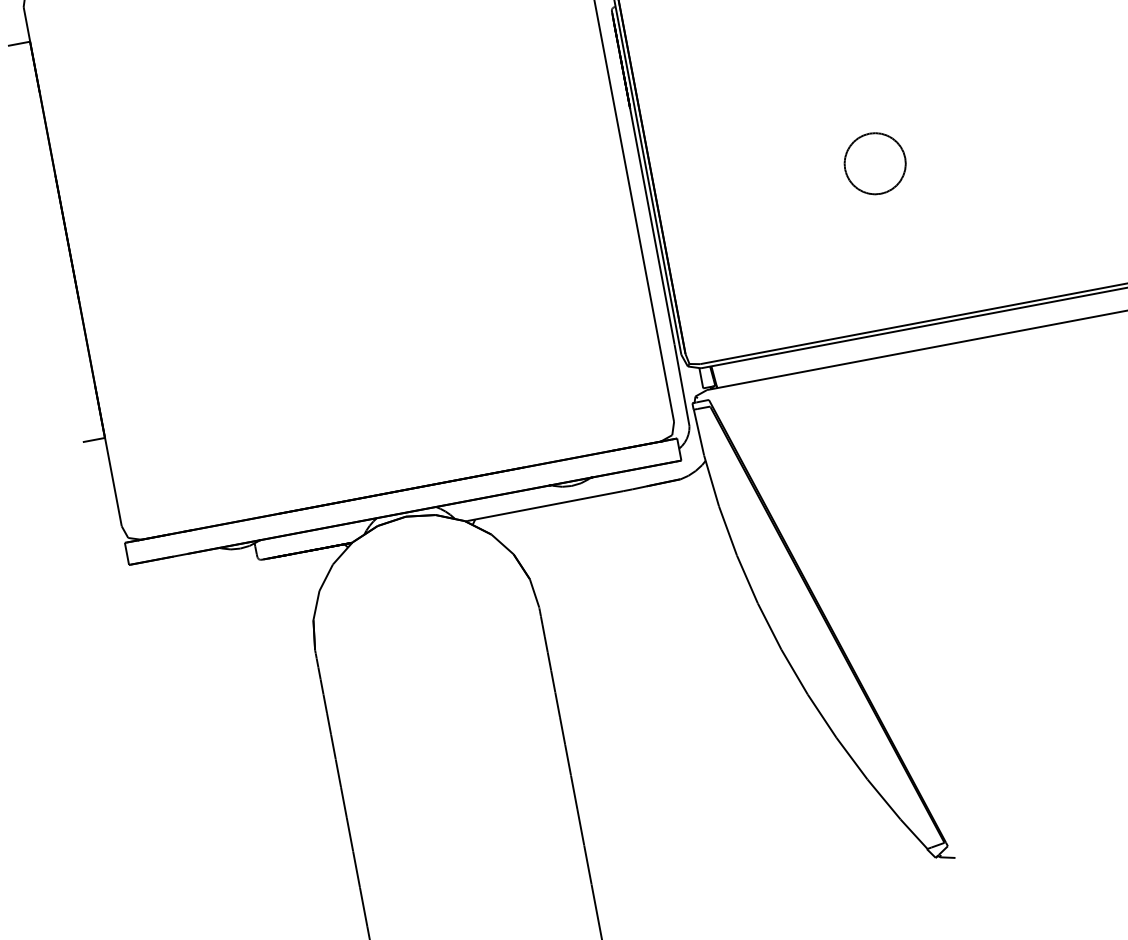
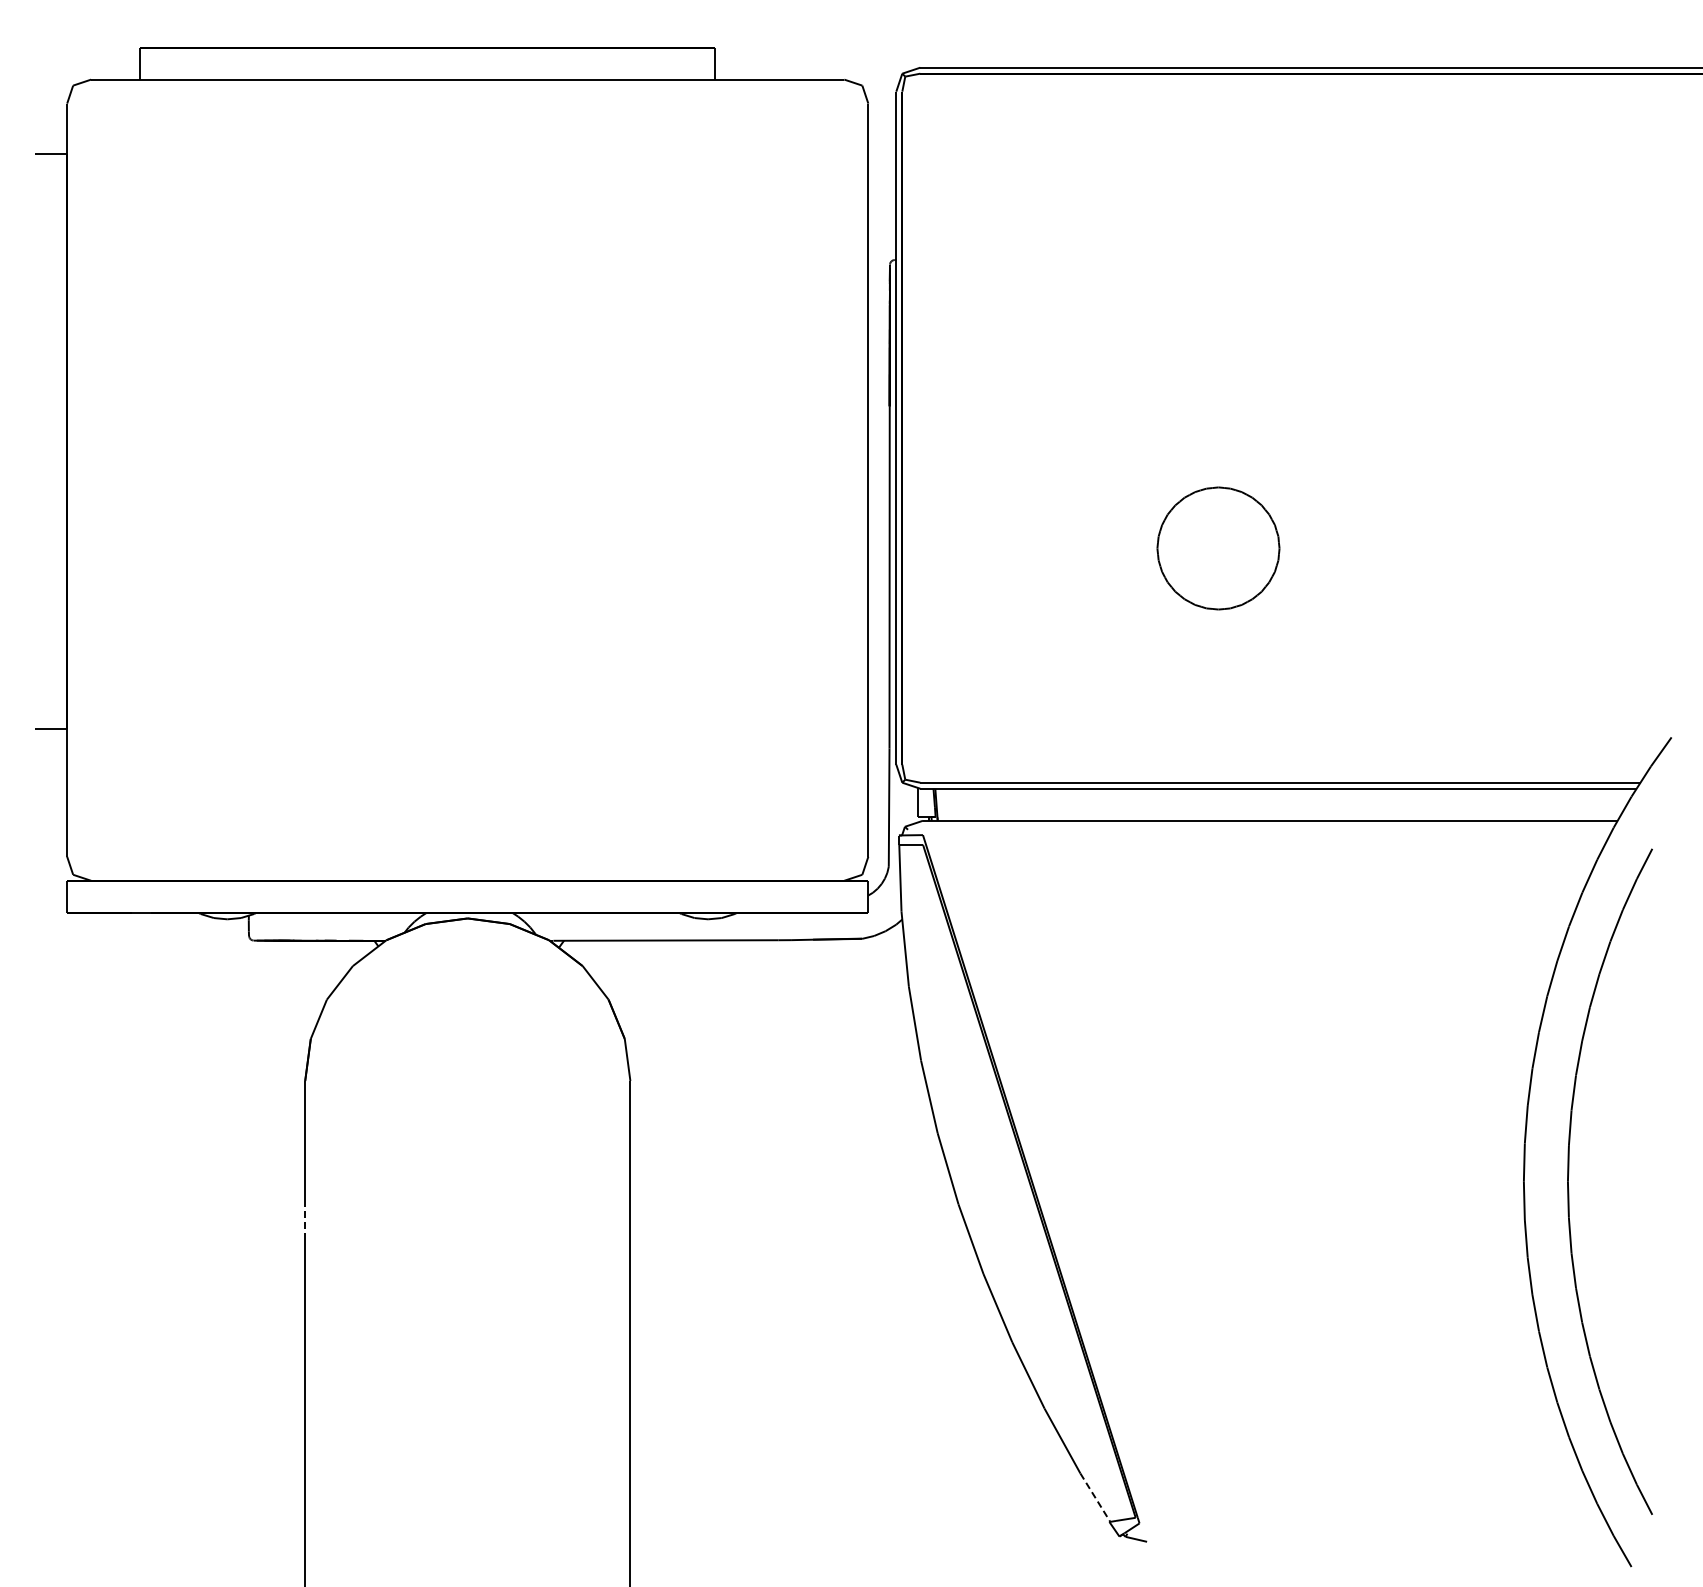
part: (874, 163) -> (1217, 547), size x1.4
line: (333, 746) -> (305, 1221), solid -> dashed
line: (914, 834) -> (1095, 1498), solid -> dashed

